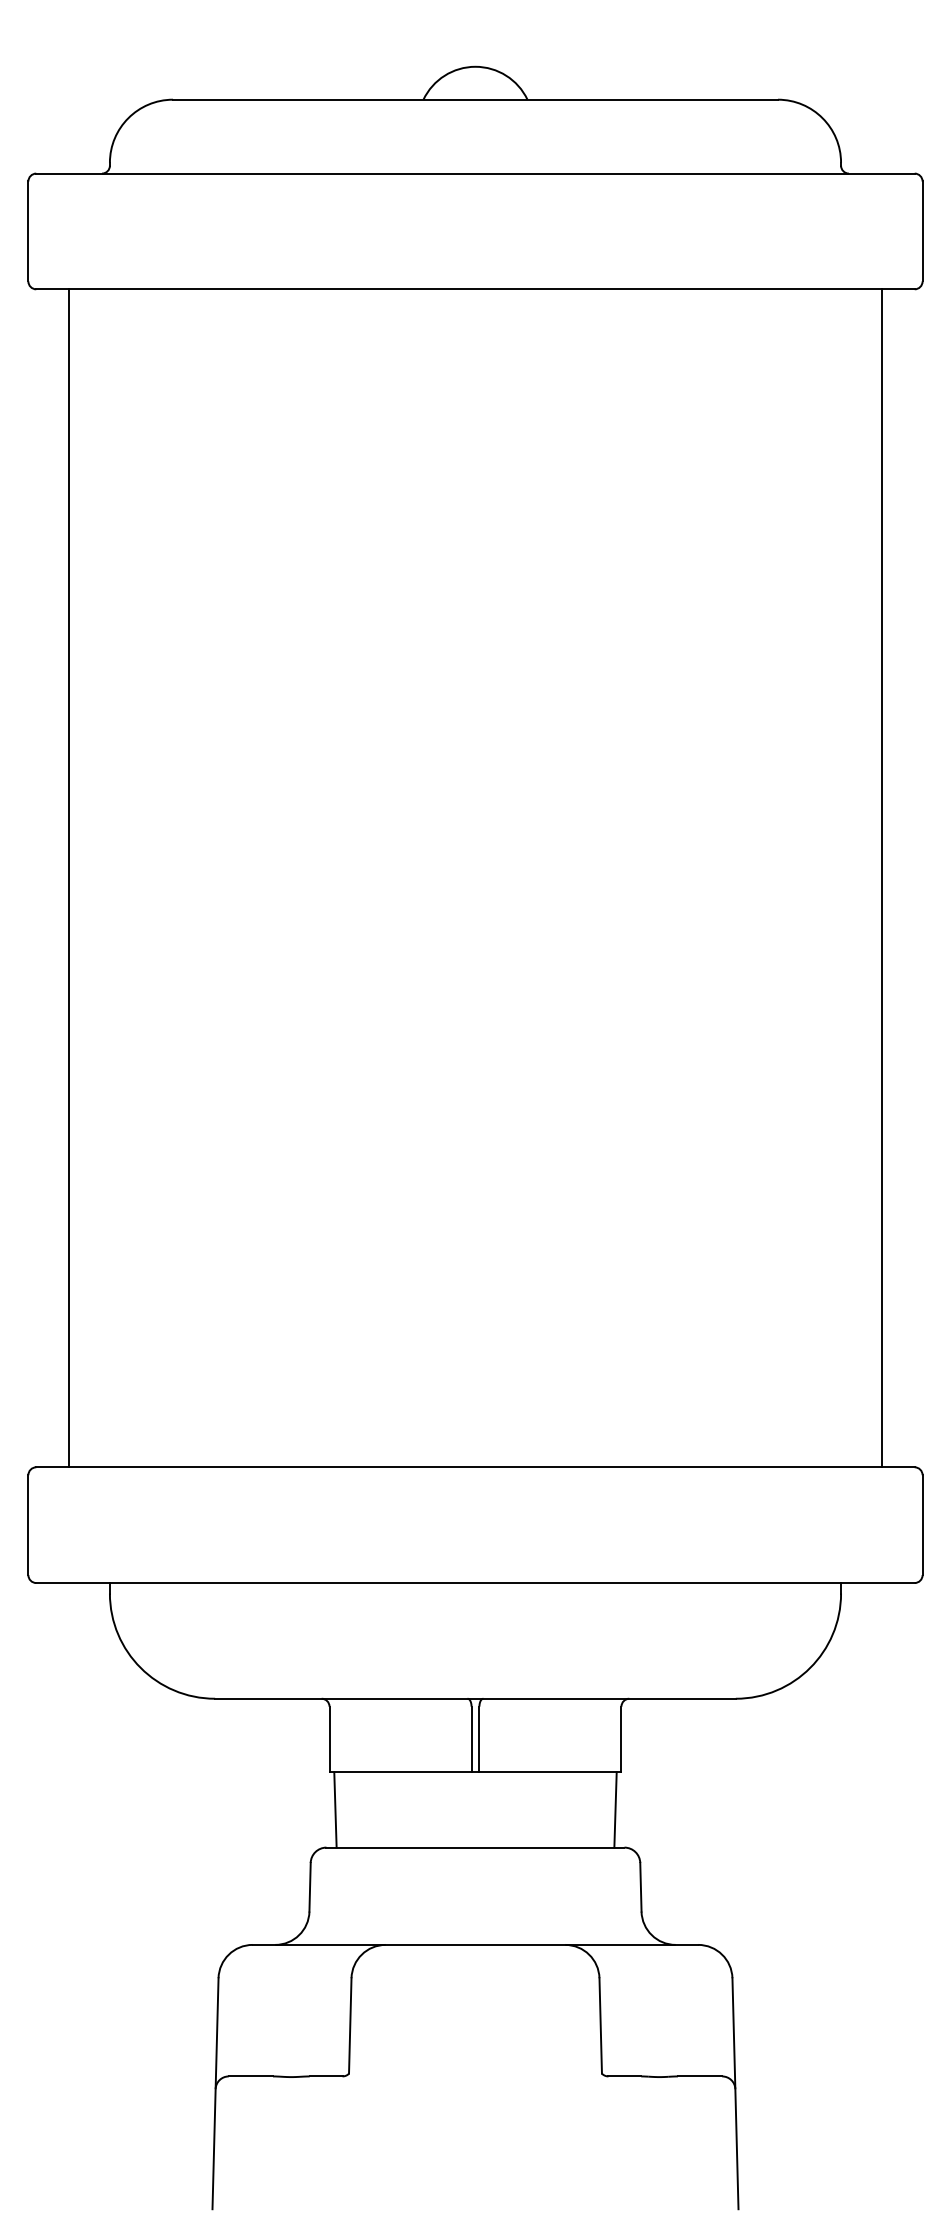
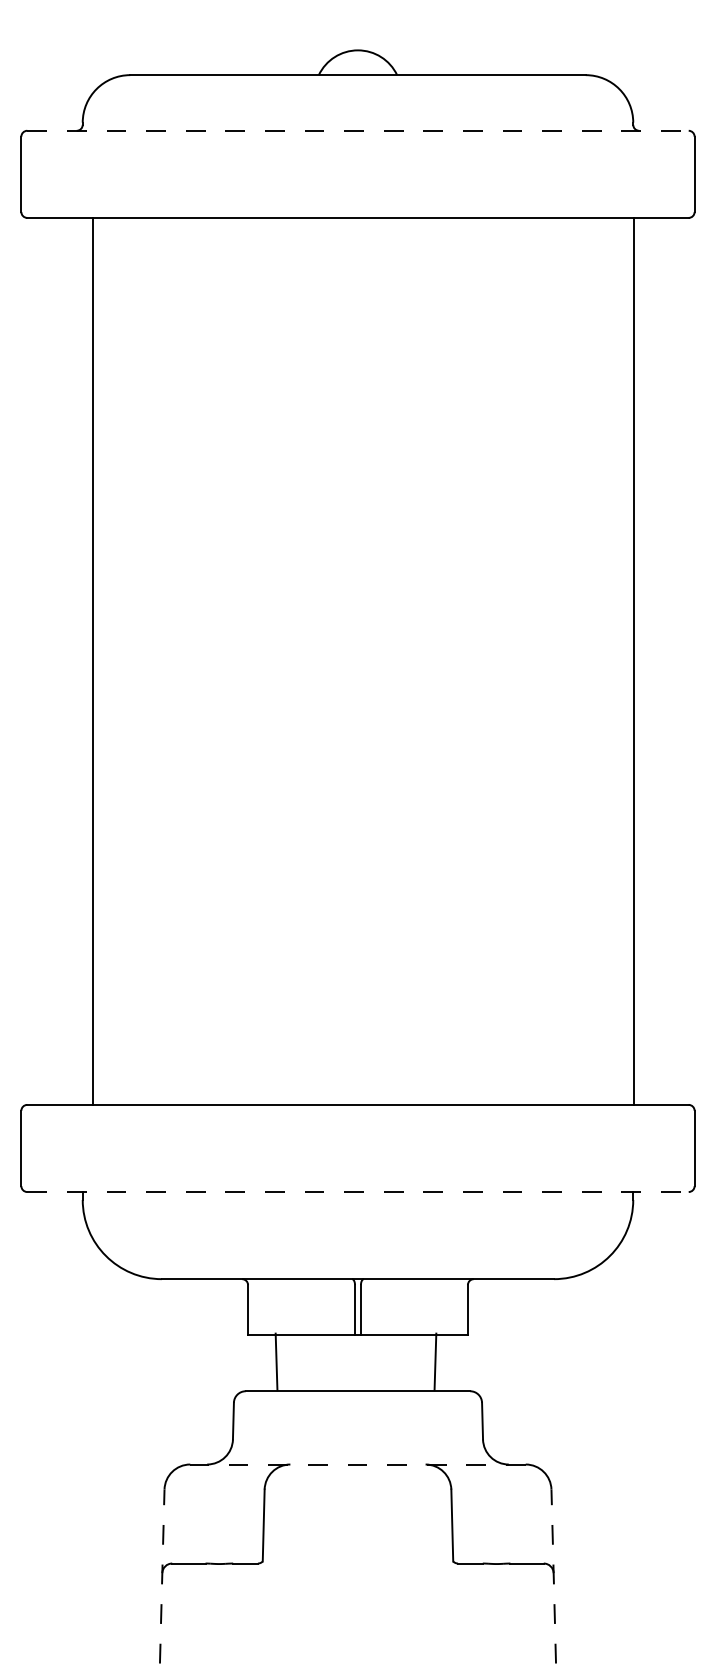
line: (476, 173) -> (358, 130), solid -> dashed
line: (69, 877) -> (93, 660), moved
line: (881, 877) -> (633, 660), moved
line: (476, 1583) -> (358, 1192), solid -> dashed
line: (335, 1809) -> (276, 1361), moved
line: (615, 1809) -> (435, 1361), moved
line: (476, 1944) -> (358, 1464), solid -> dashed
line: (215, 2093) -> (162, 1576), solid -> dashed
line: (735, 2093) -> (553, 1576), solid -> dashed

